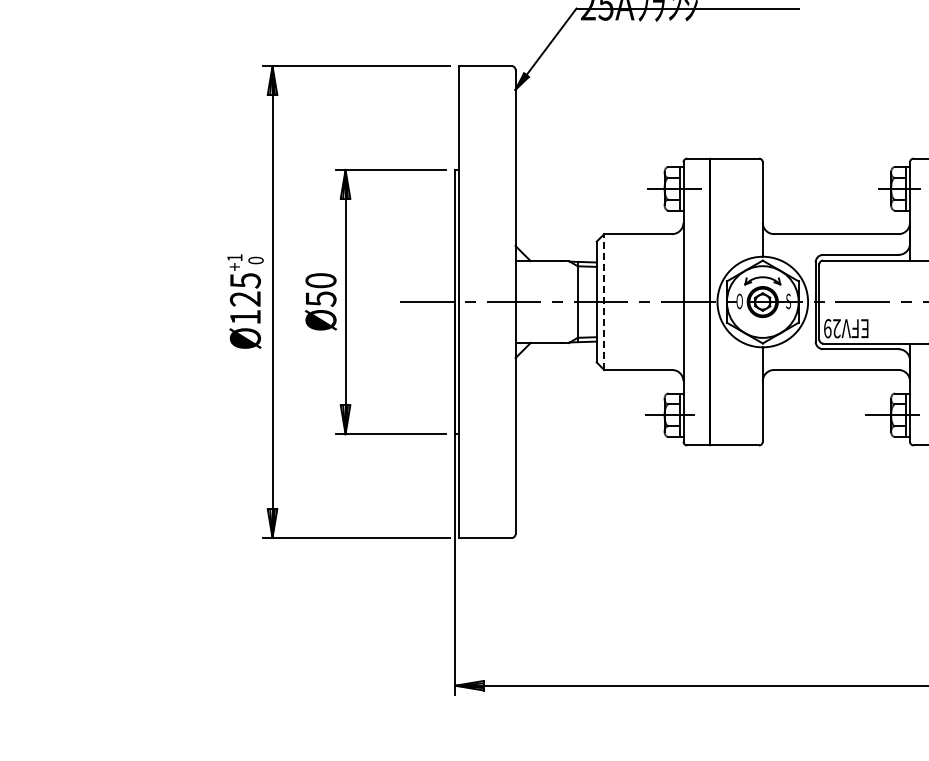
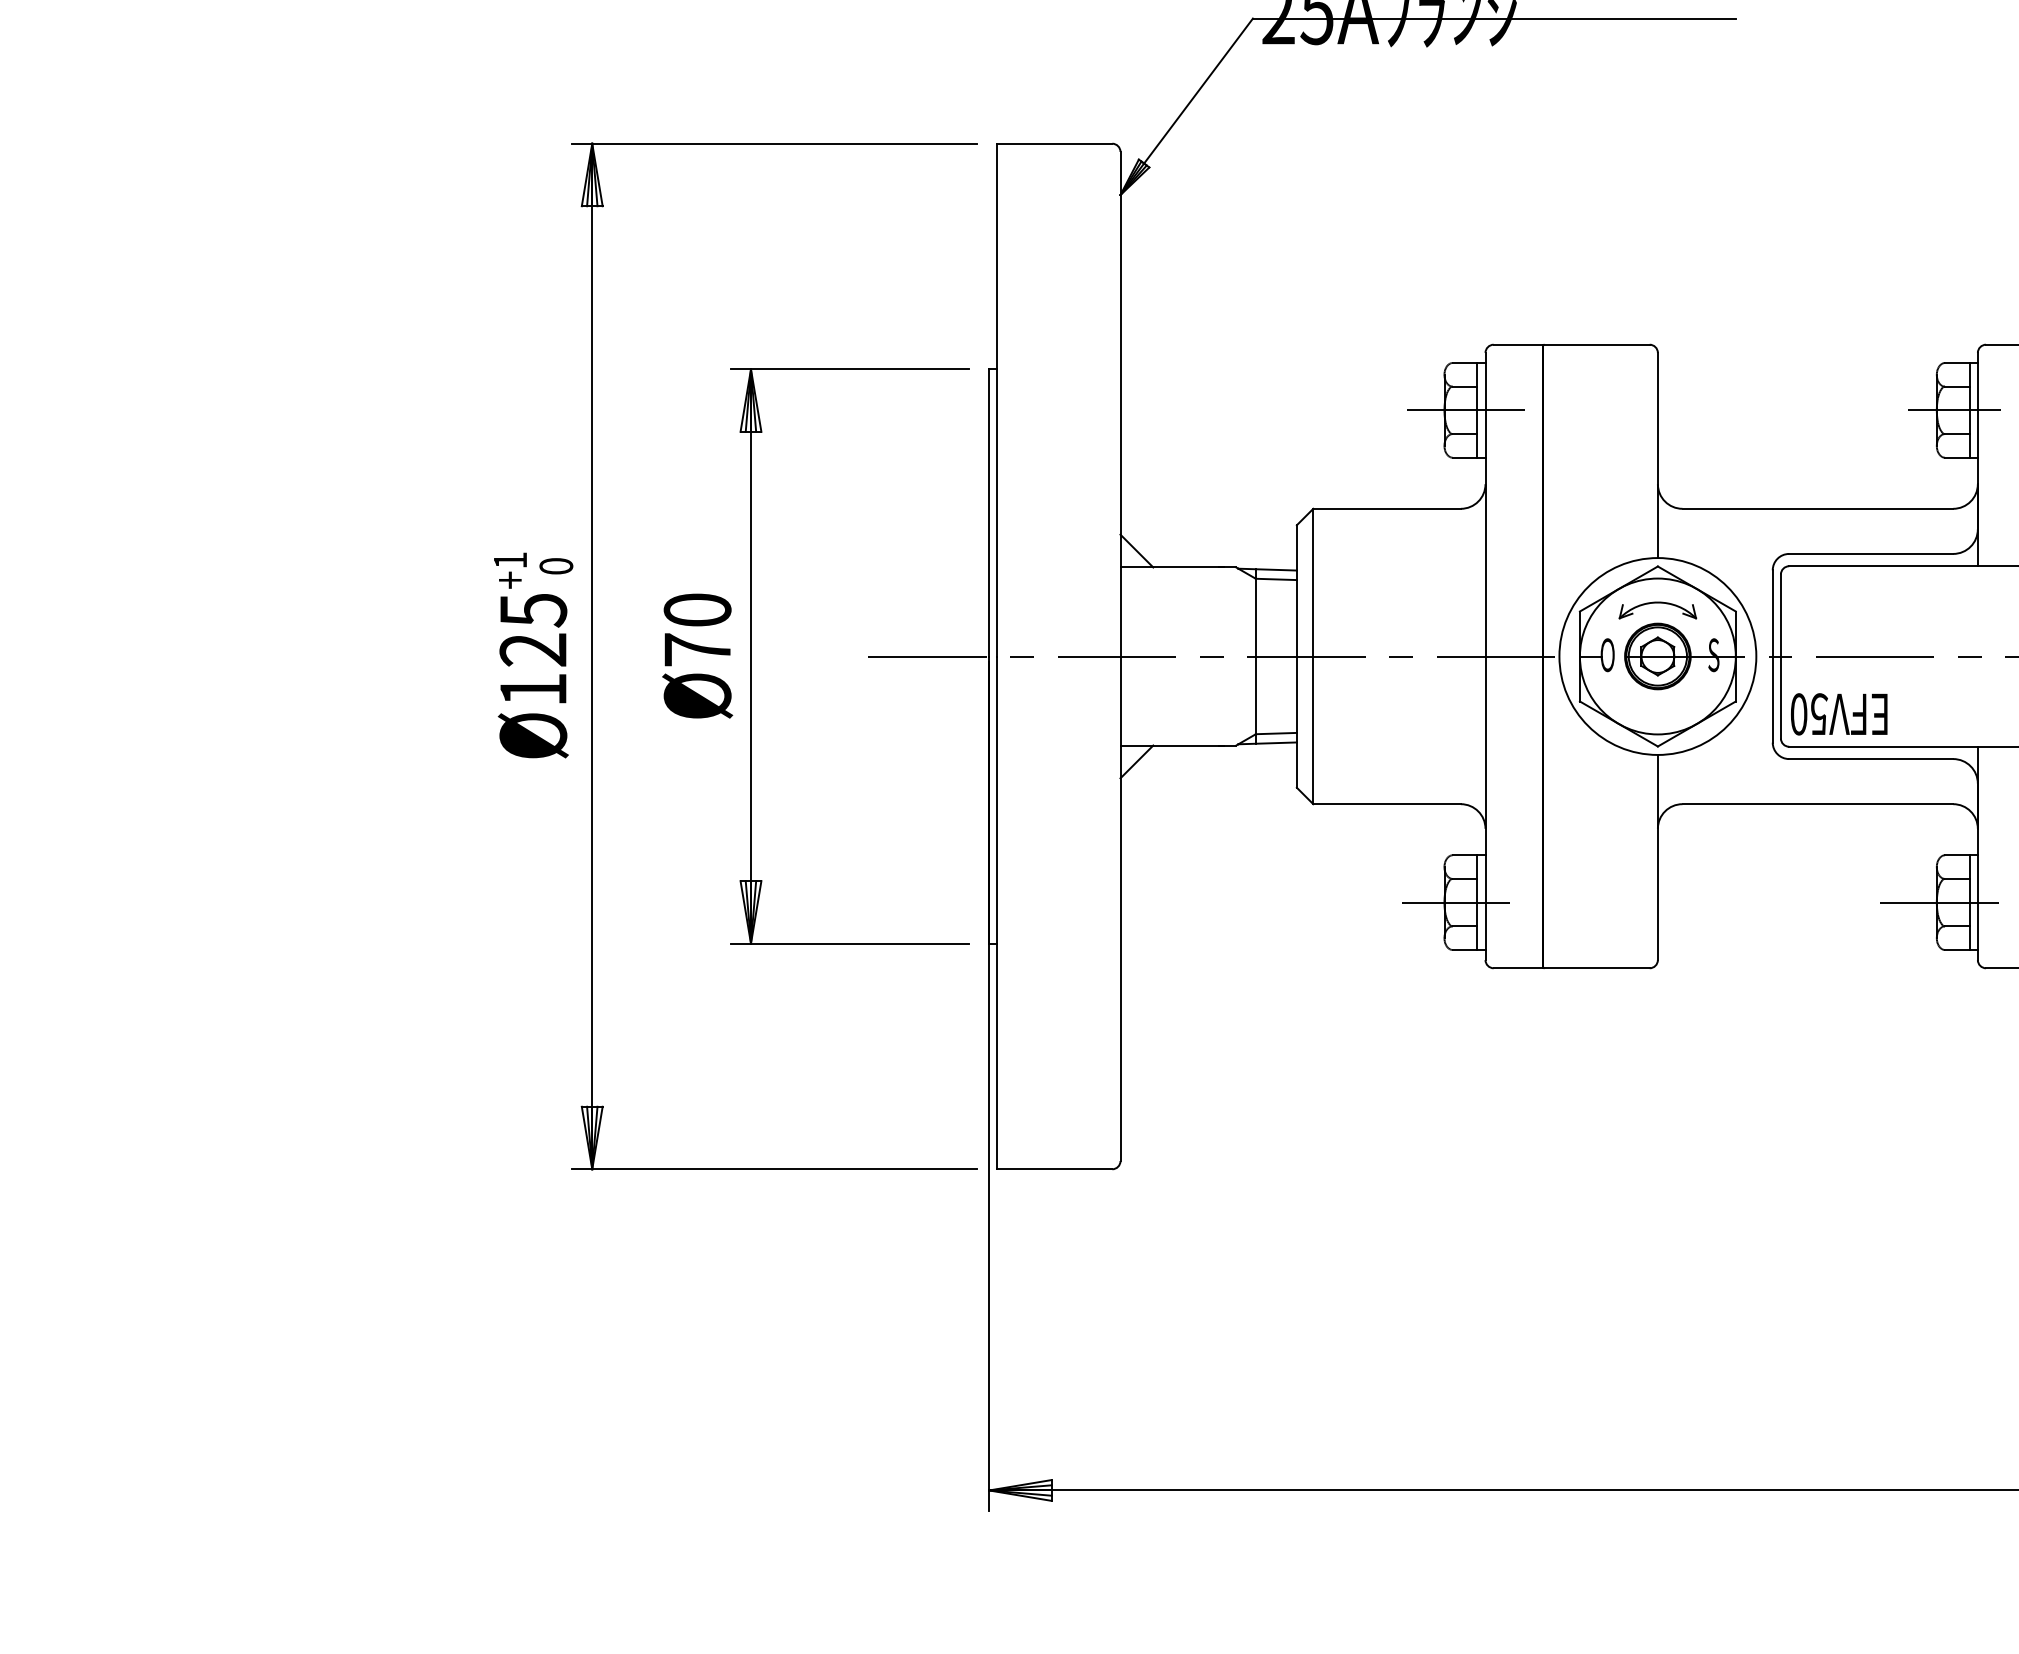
text: (321, 298) -> (698, 648), Ø50 -> Ø70
line: (604, 302) -> (1313, 657), dashed -> solid
text: (832, 328) -> (1809, 713), EFV29 -> EFV50

